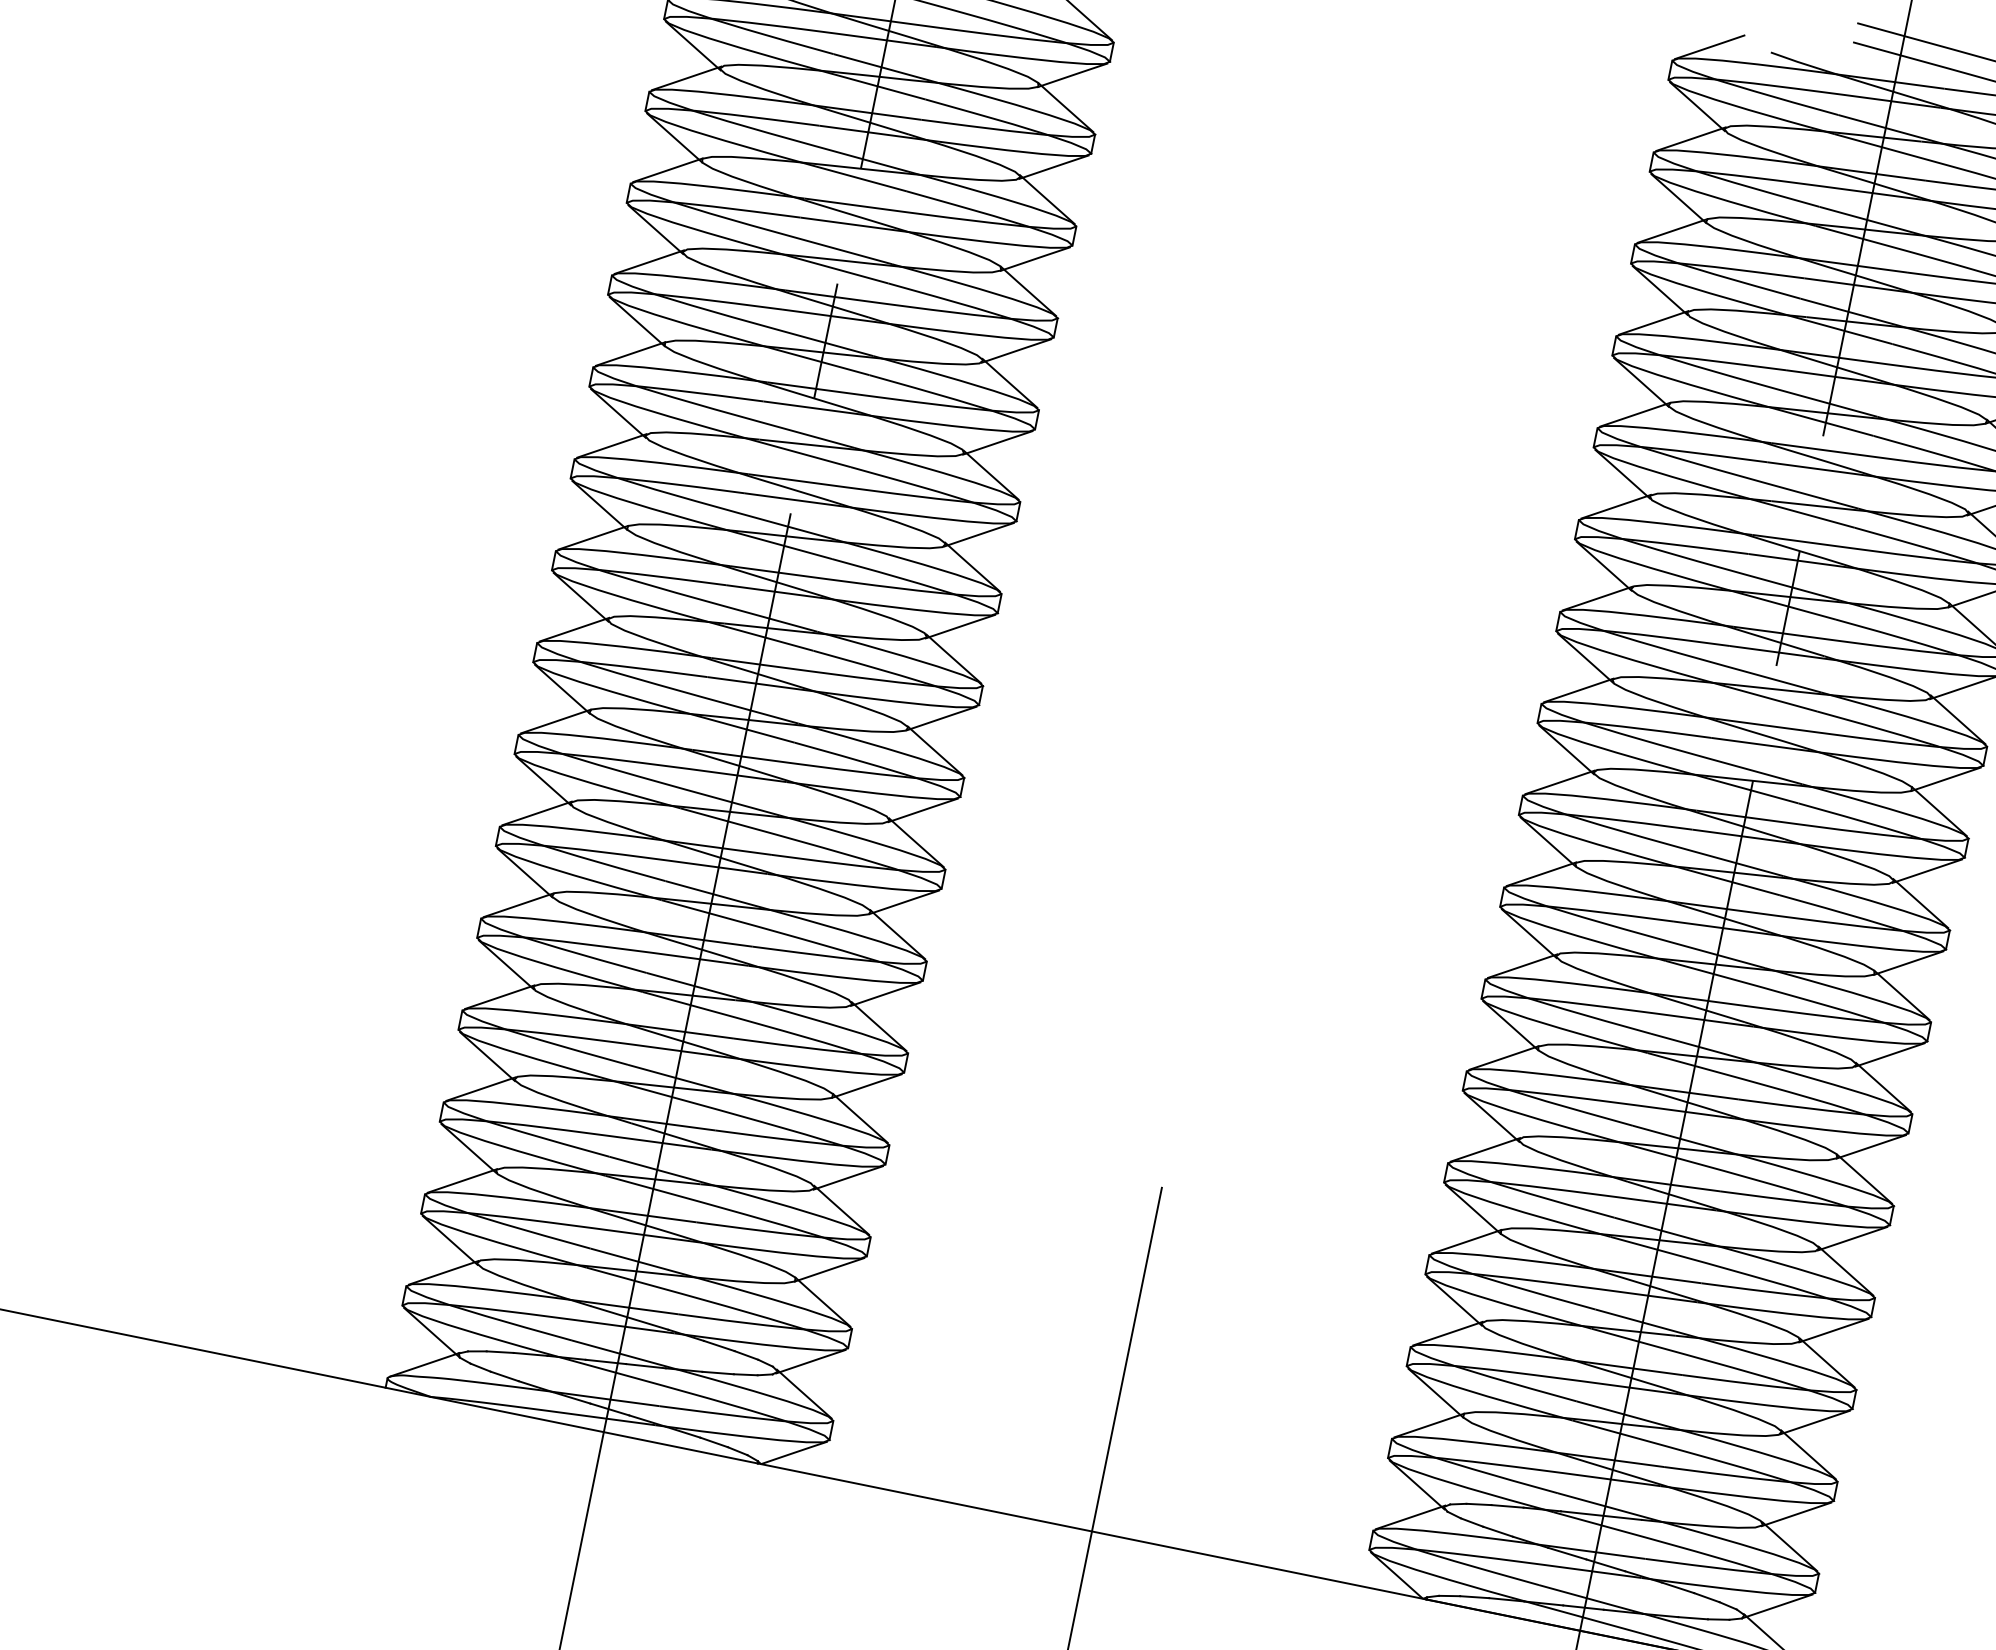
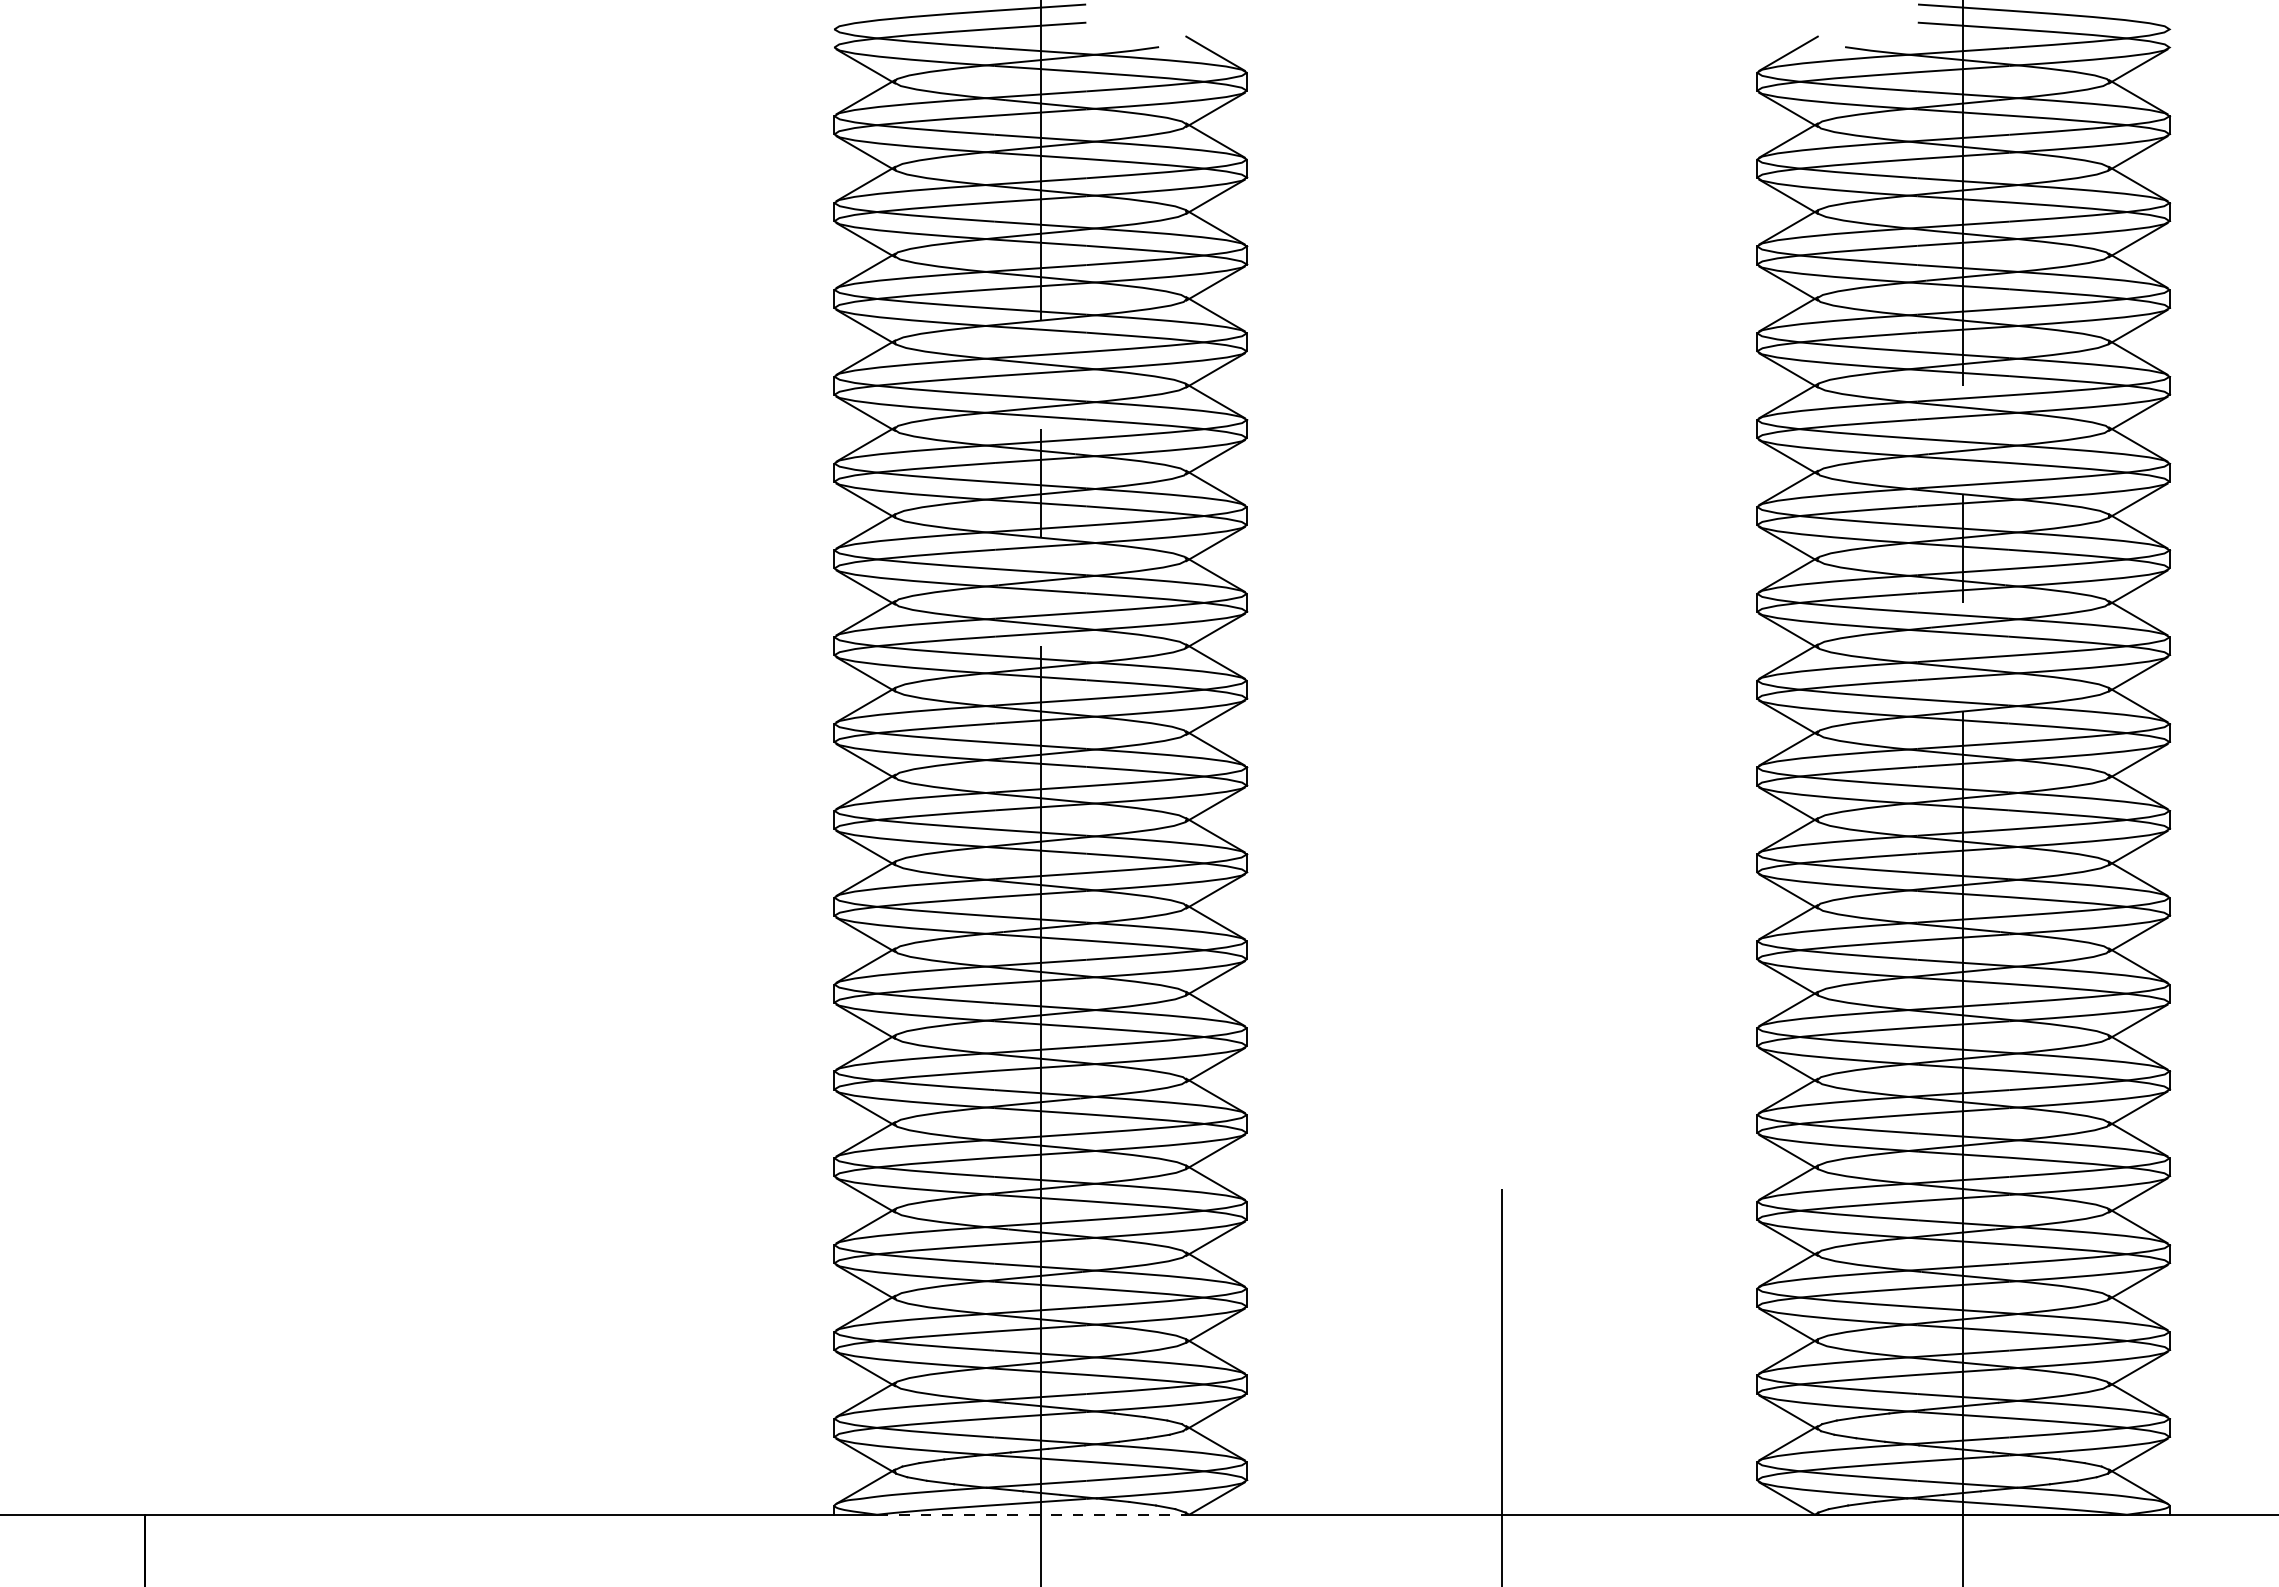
line: (594, 1429) -> (1031, 1514), solid -> dashed

